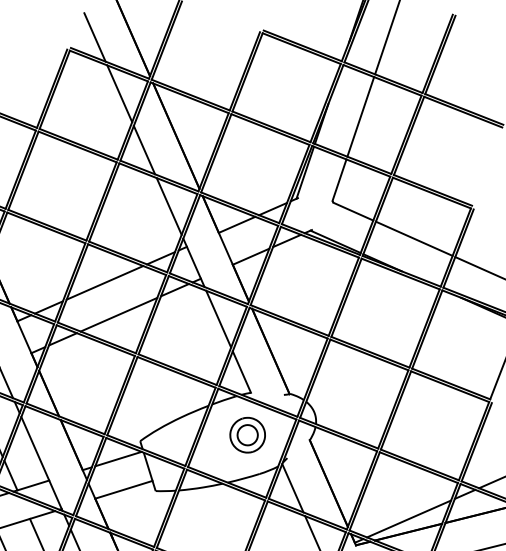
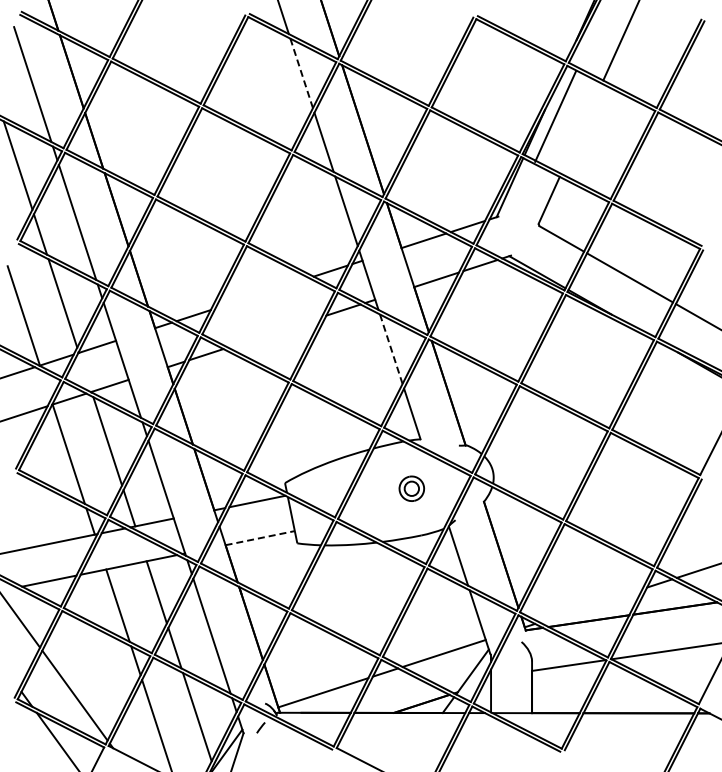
line: (119, 93) -> (301, 73), solid -> dashed
line: (360, 116) -> (555, 116), moved
line: (105, 282) -> (262, 293), removed
line: (118, 314) -> (274, 332), removed
line: (218, 319) -> (391, 349), solid -> dashed
part: (247, 435) -> (411, 488), size x0.6
line: (124, 490) -> (260, 538), solid -> dashed
line: (408, 518) -> (590, 605), removed

